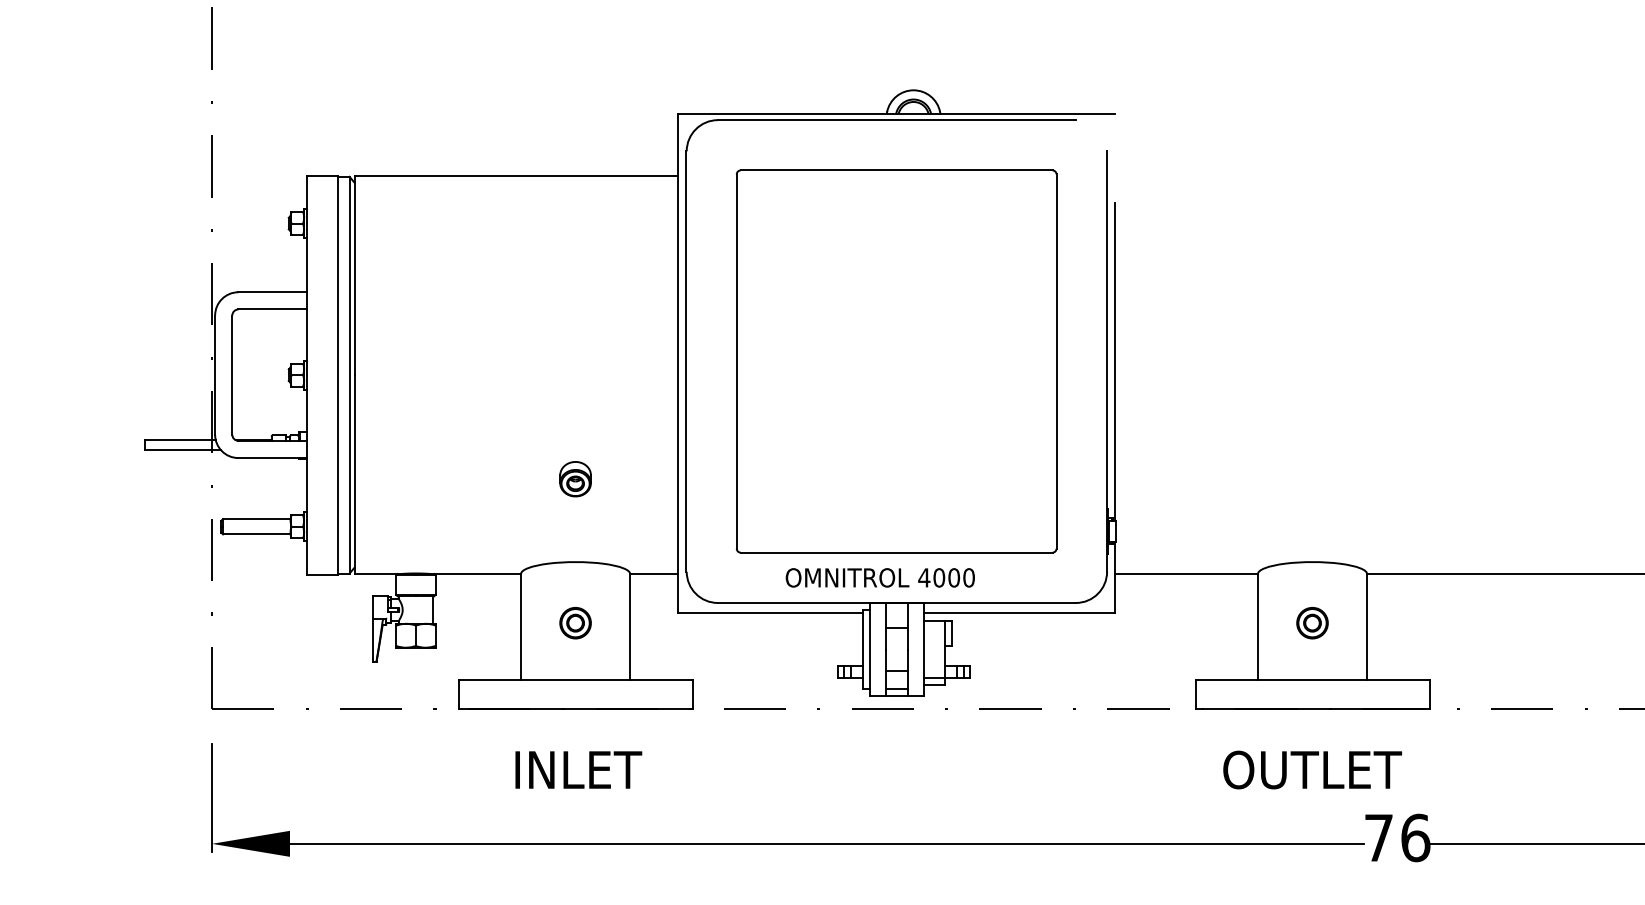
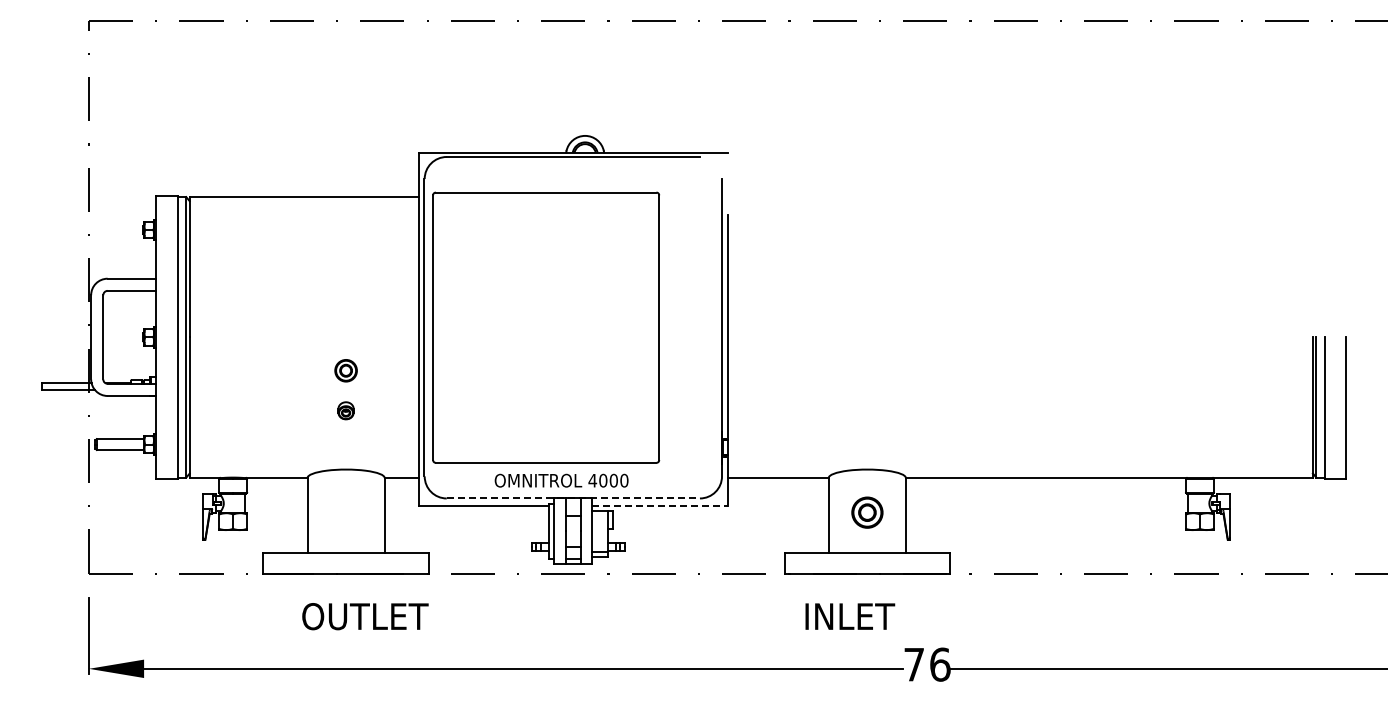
part: (897, 361) -> (546, 327), moved
part: (574, 478) -> (345, 410), size x0.7
line: (897, 603) -> (573, 498), solid -> dashed
line: (1018, 612) -> (659, 505), solid -> dashed
part: (574, 622) -> (345, 370), moved
part: (1311, 622) -> (866, 512), size x1.4
text: (603, 769) -> (365, 616), INLET -> OUTLET
text: (1312, 769) -> (867, 616), OUTLET -> INLET

